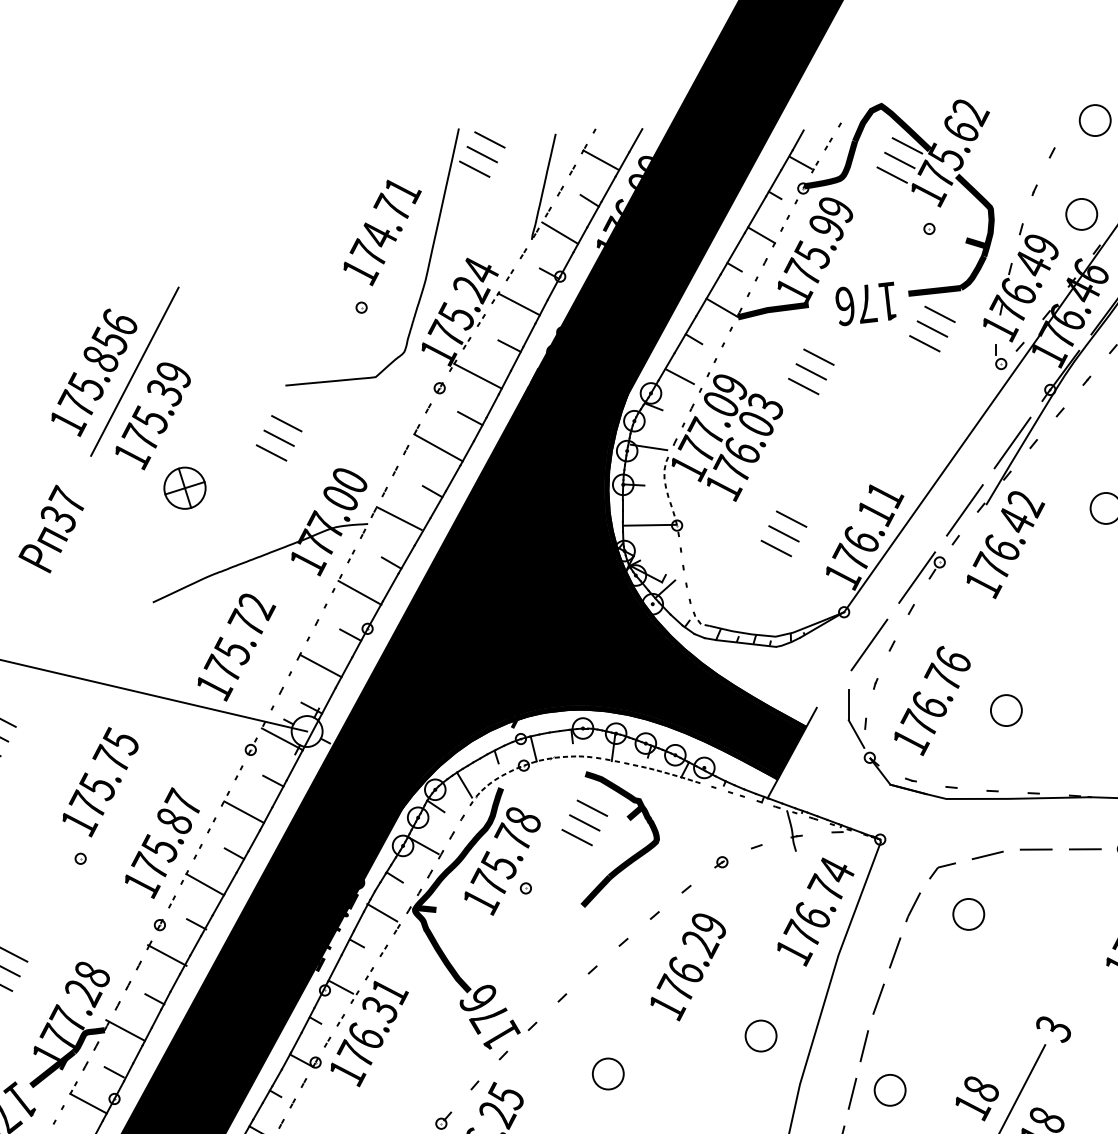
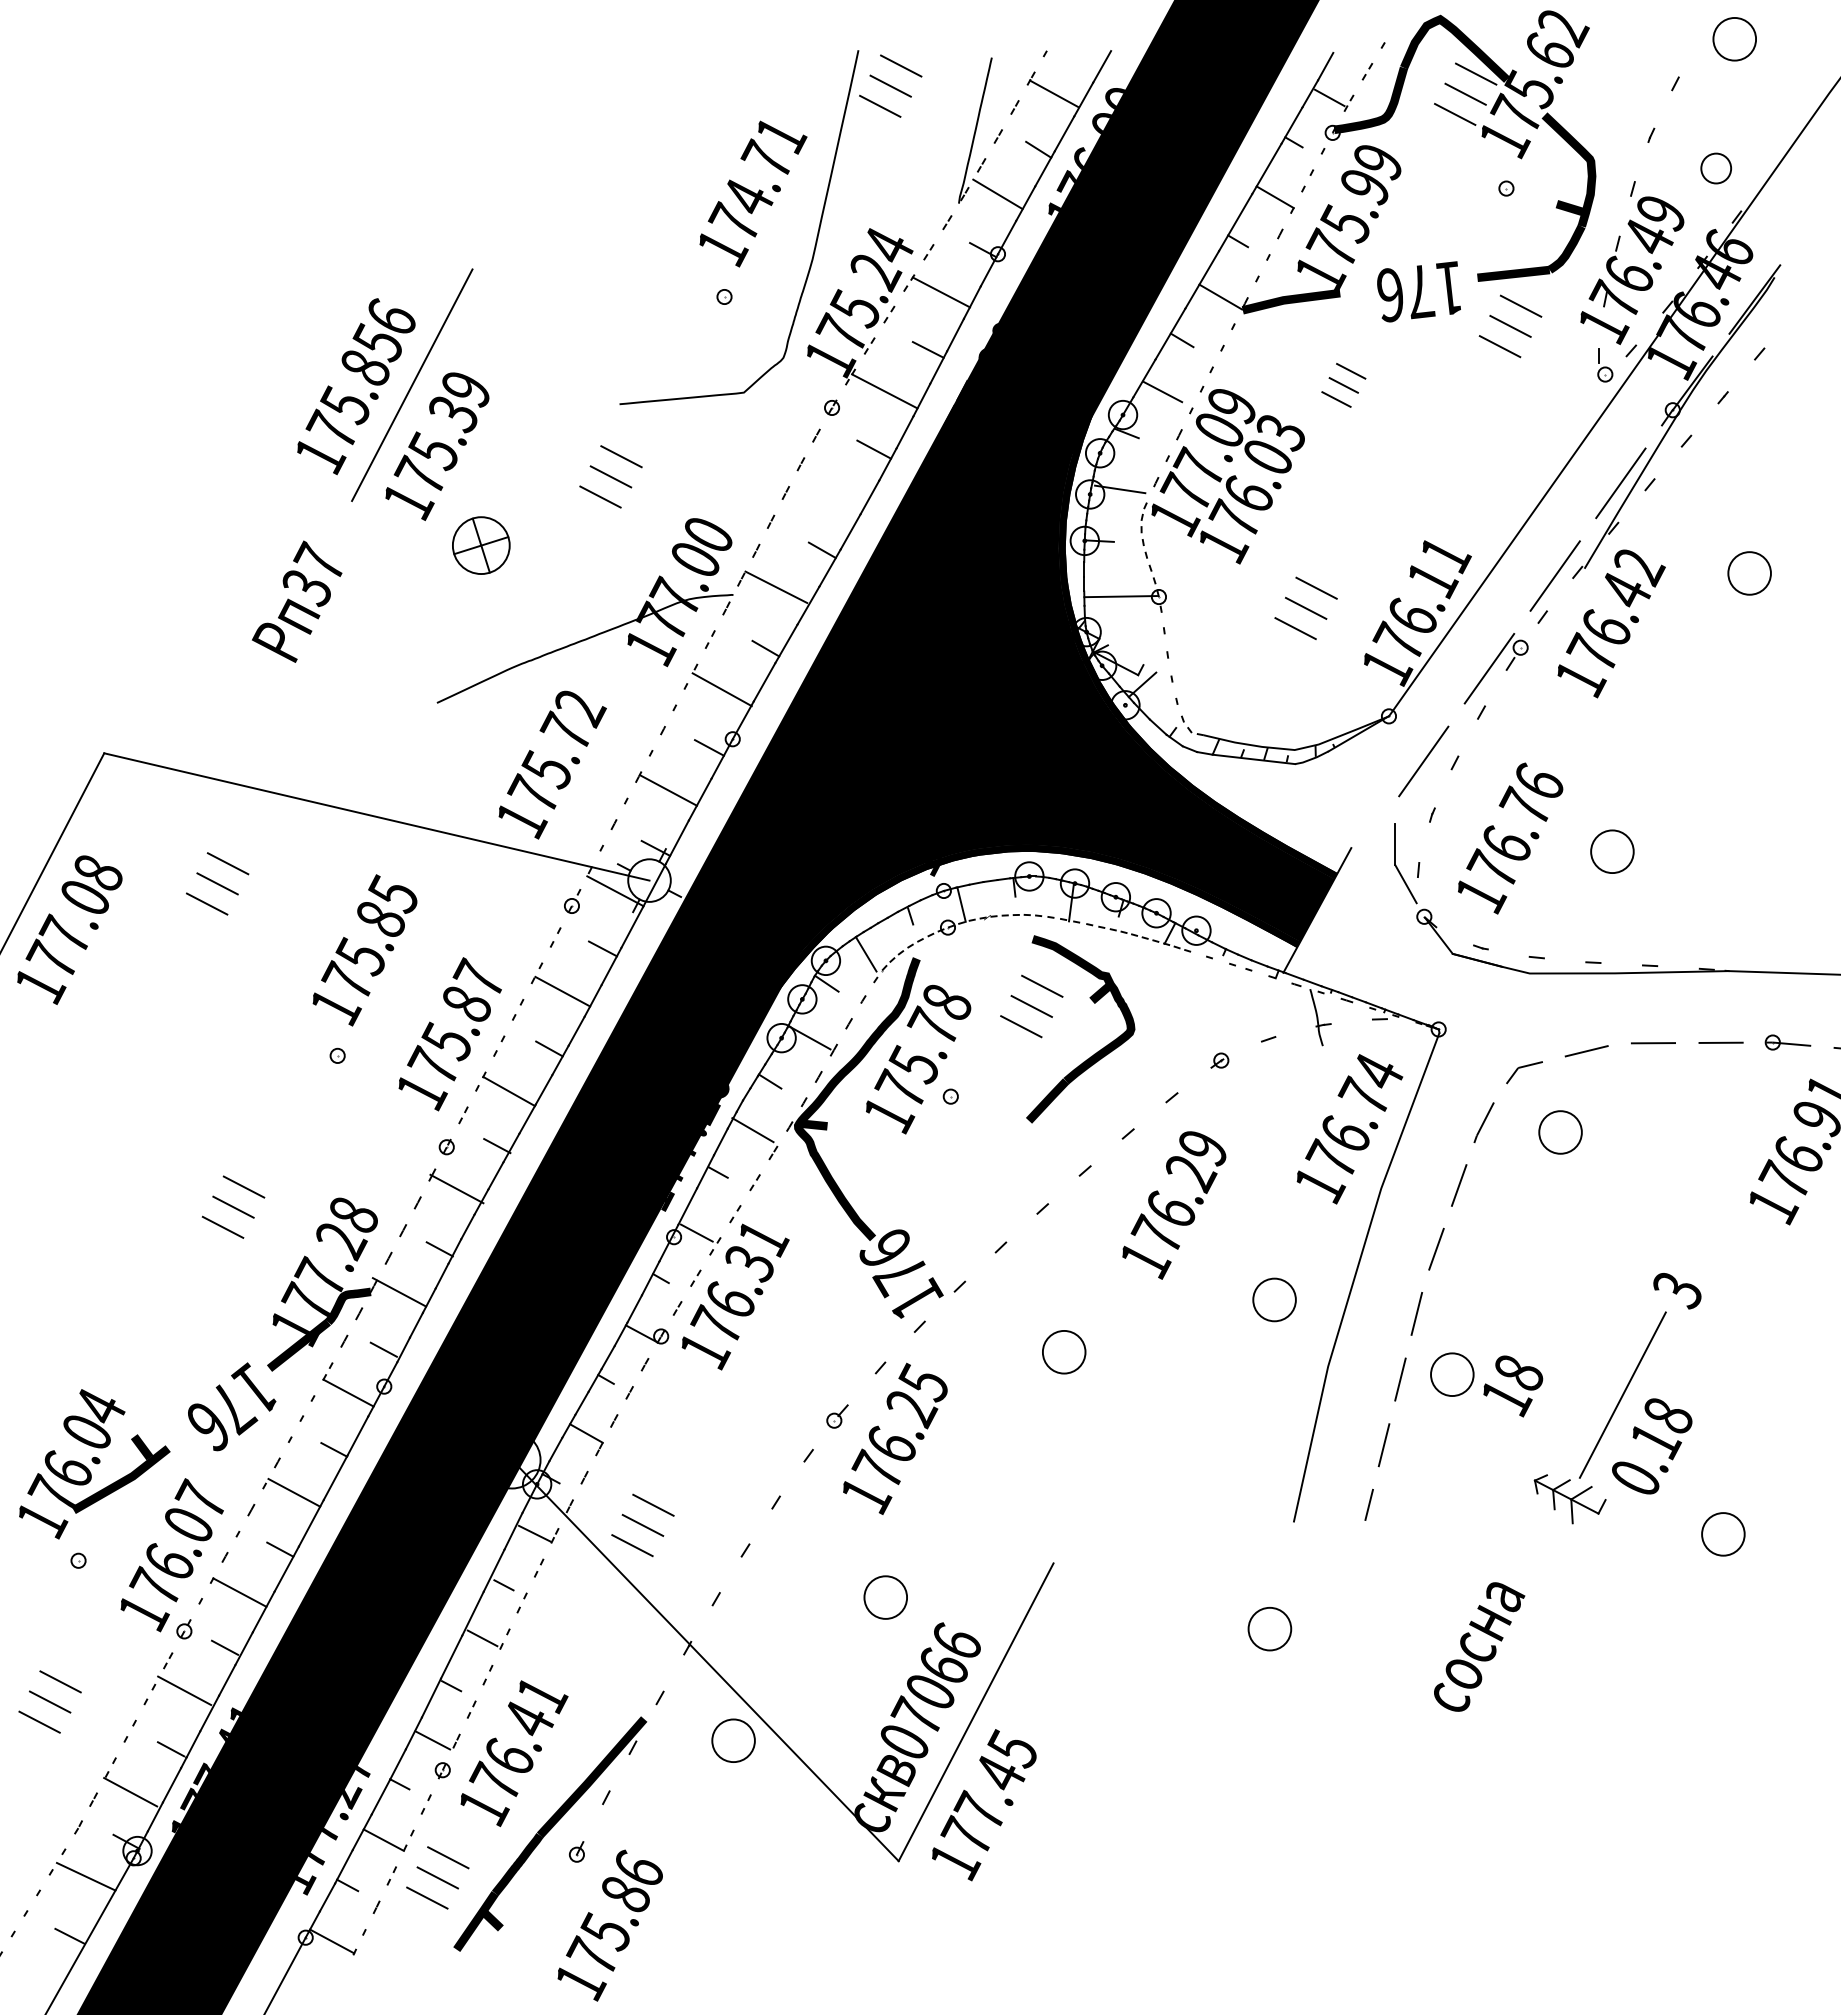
part: (1082, 214) -> (1716, 168), size x0.7
part: (811, 371) -> (1343, 385), size x0.7
line: (438, 447) -> (830, 489), removed
text: (110, 757) -> (378, 916), 175.75 -> 175.85
text: (977, 1098) -> (1513, 1386), moved

